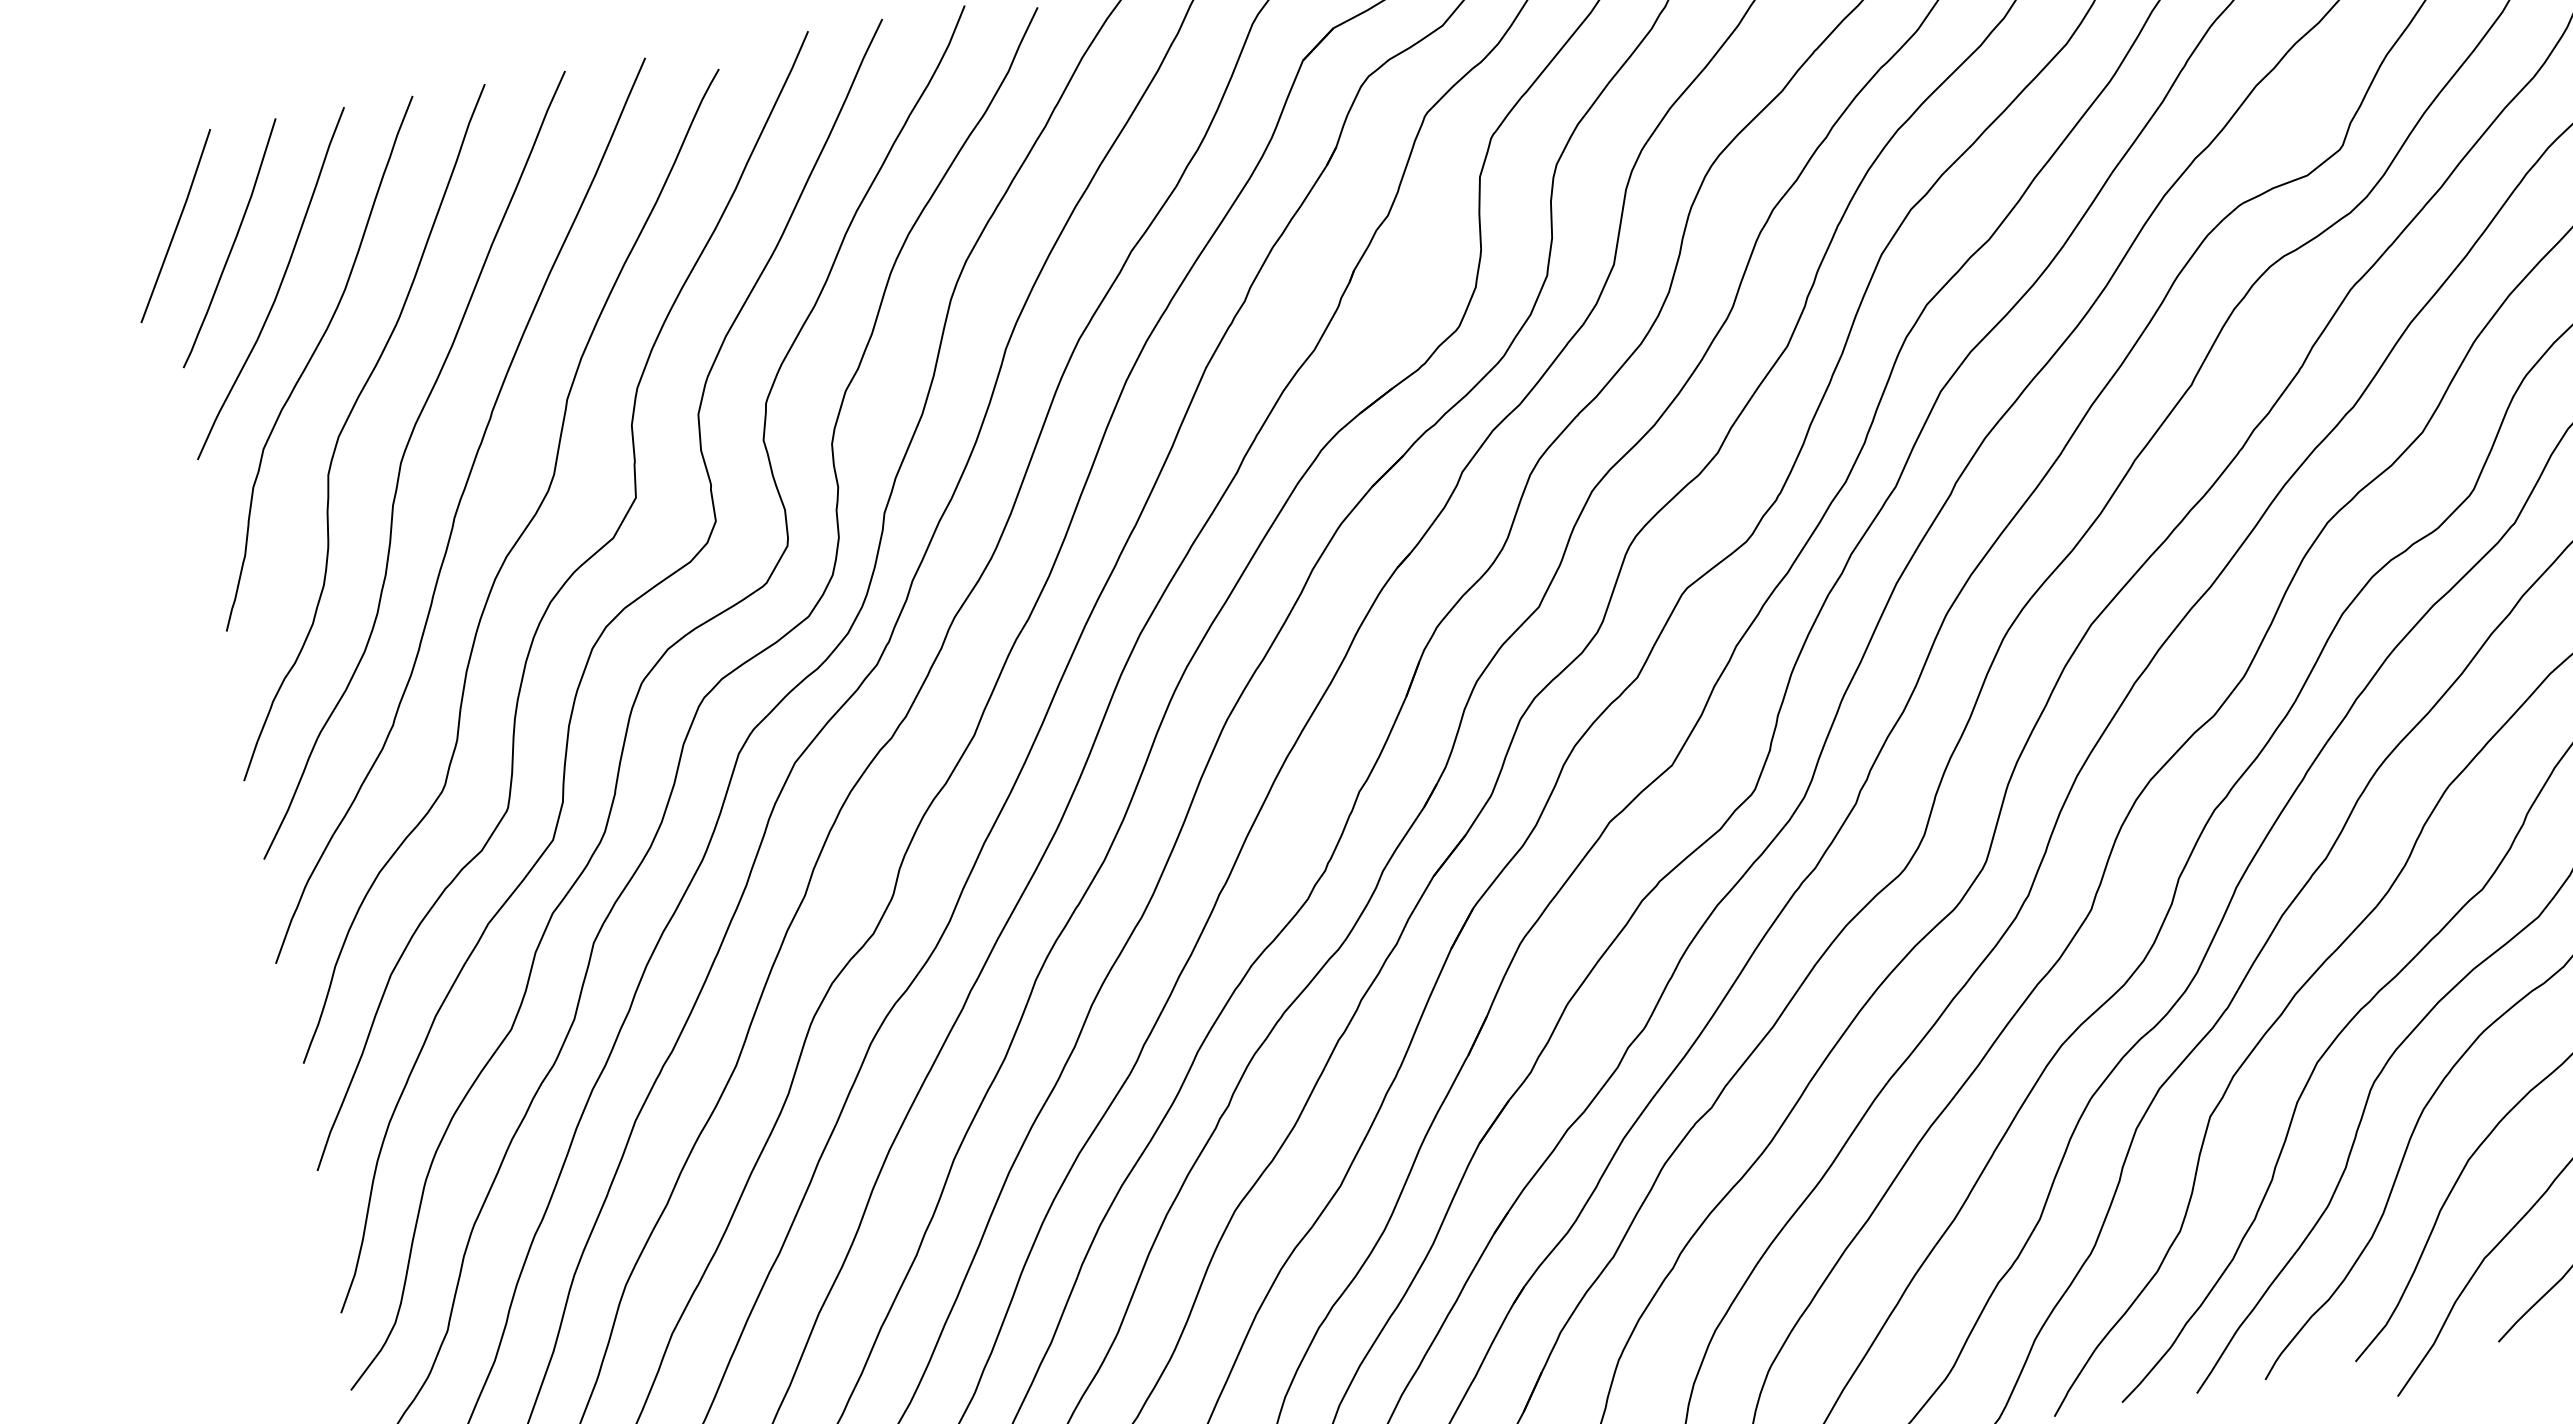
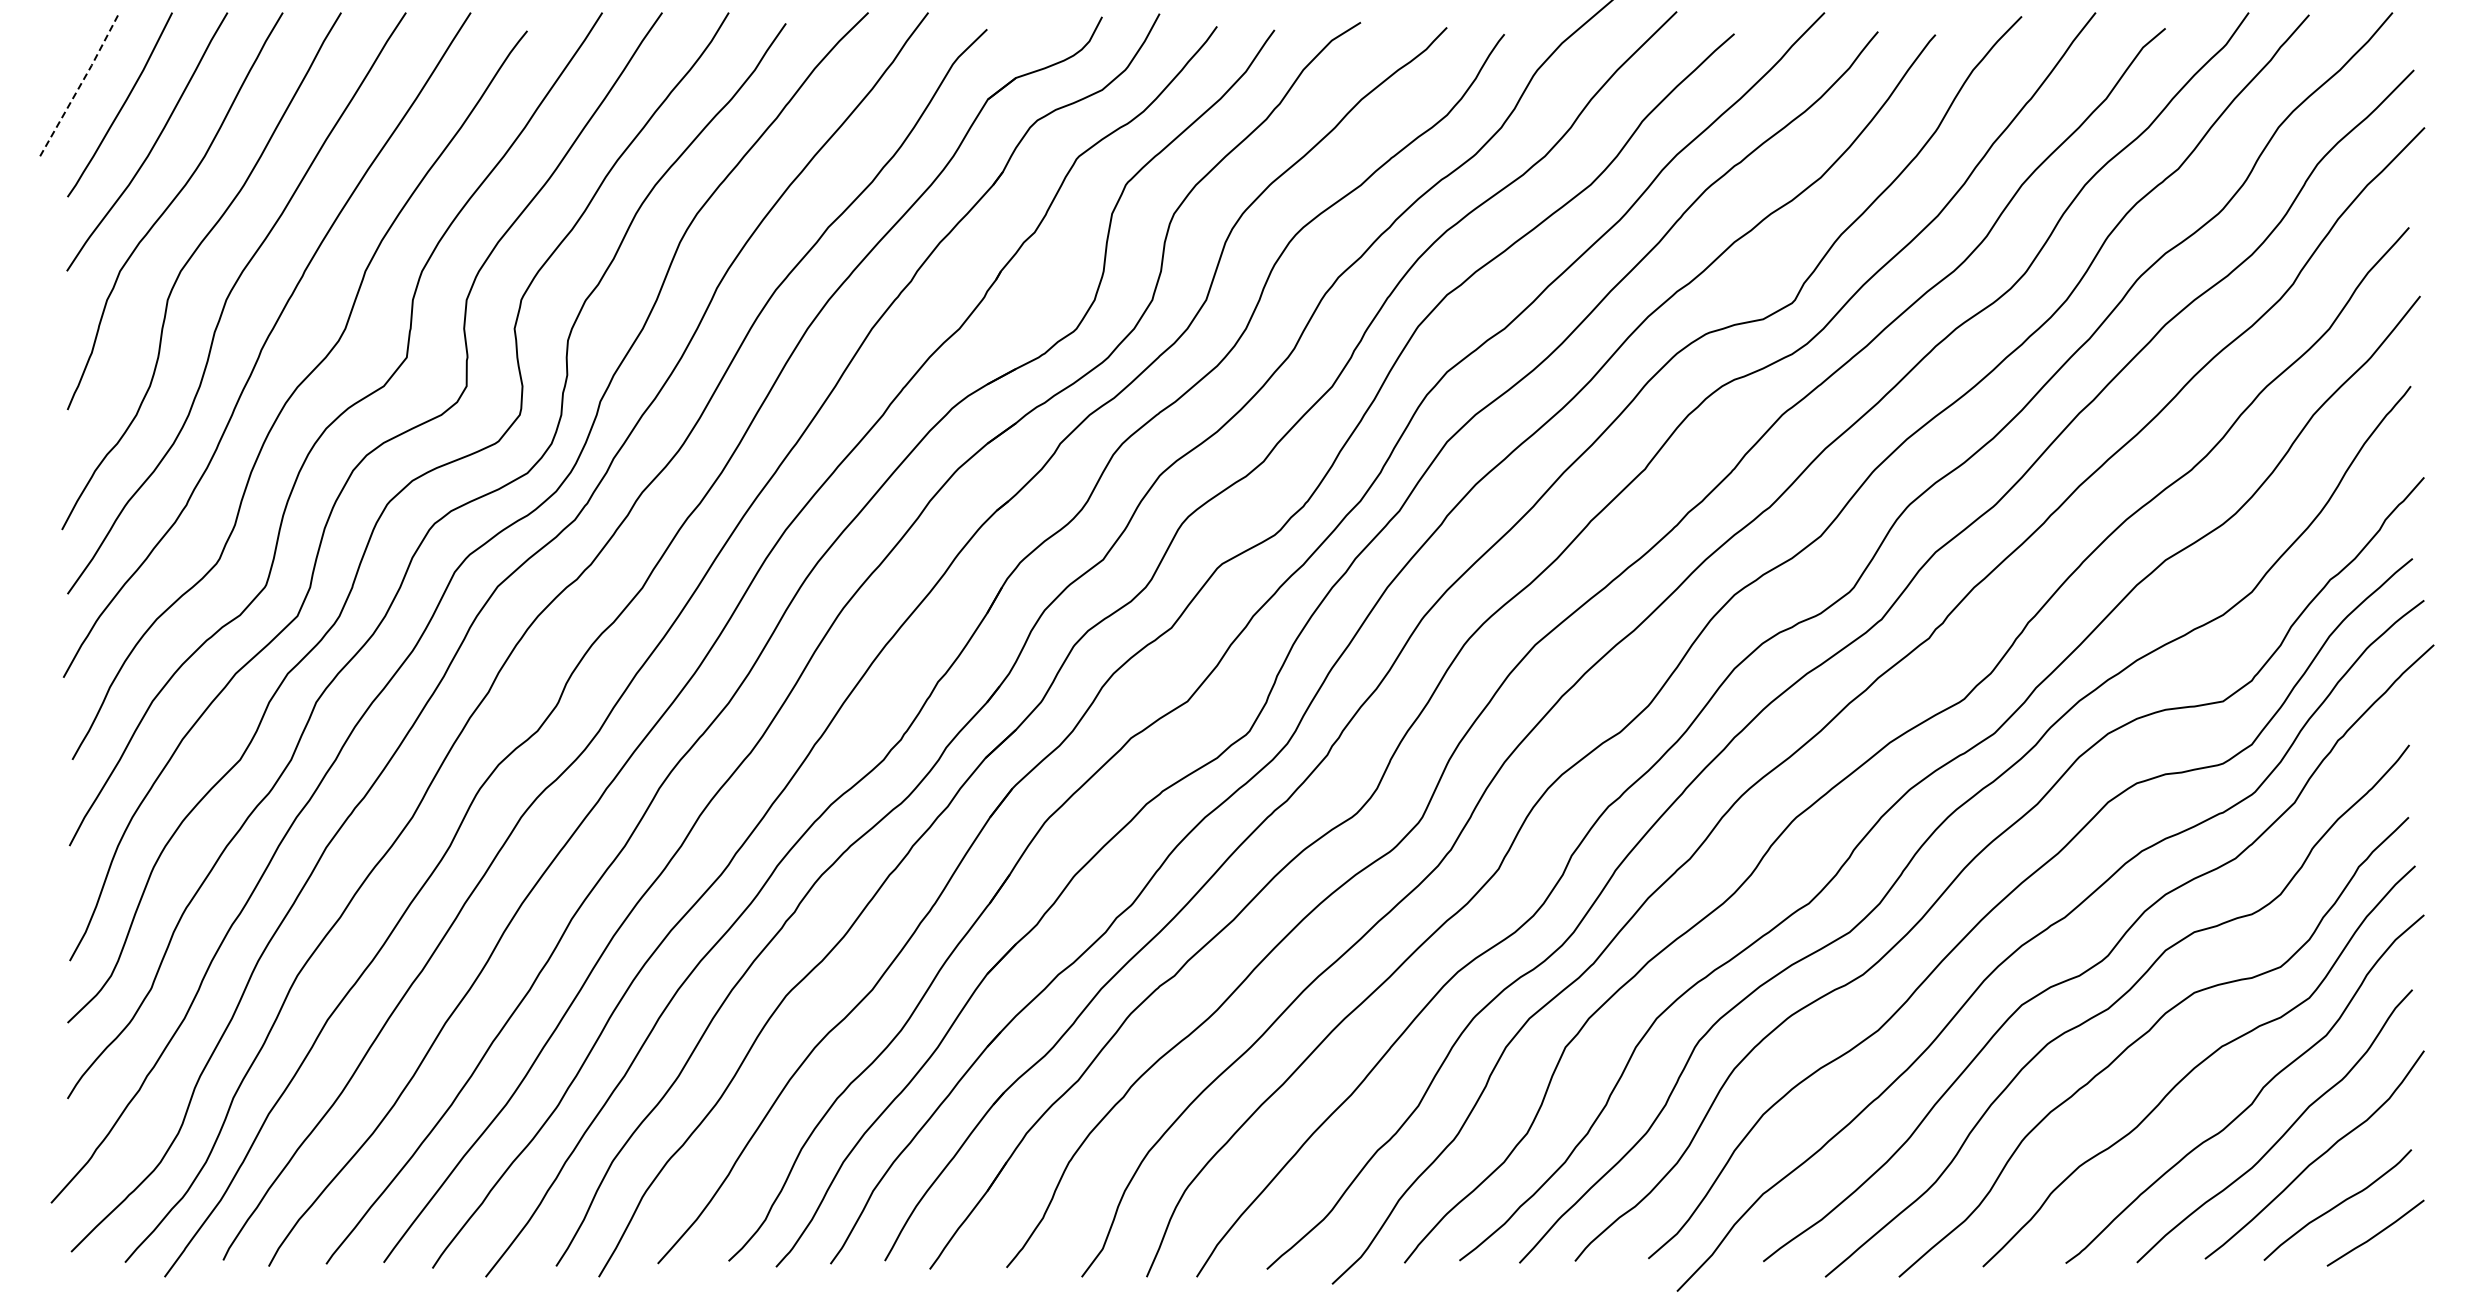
line: (176, 225) -> (80, 84), solid -> dashed

